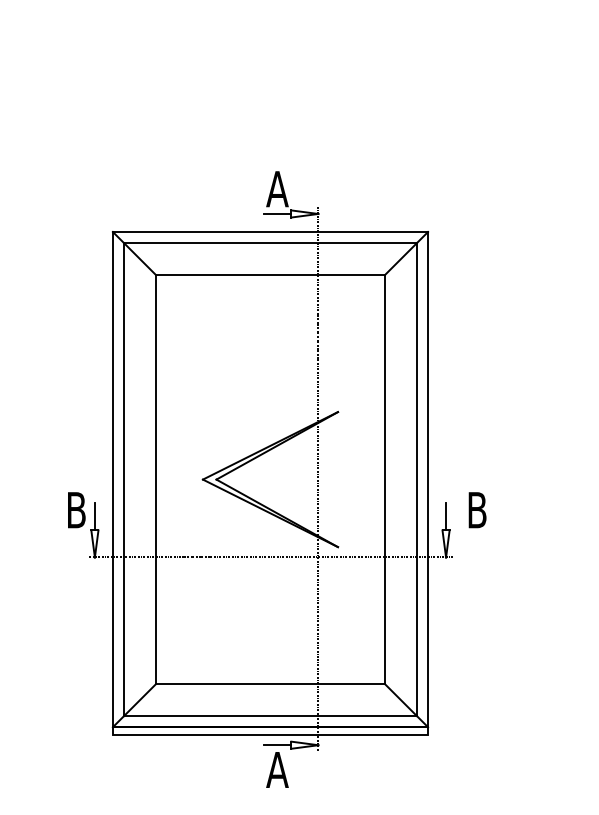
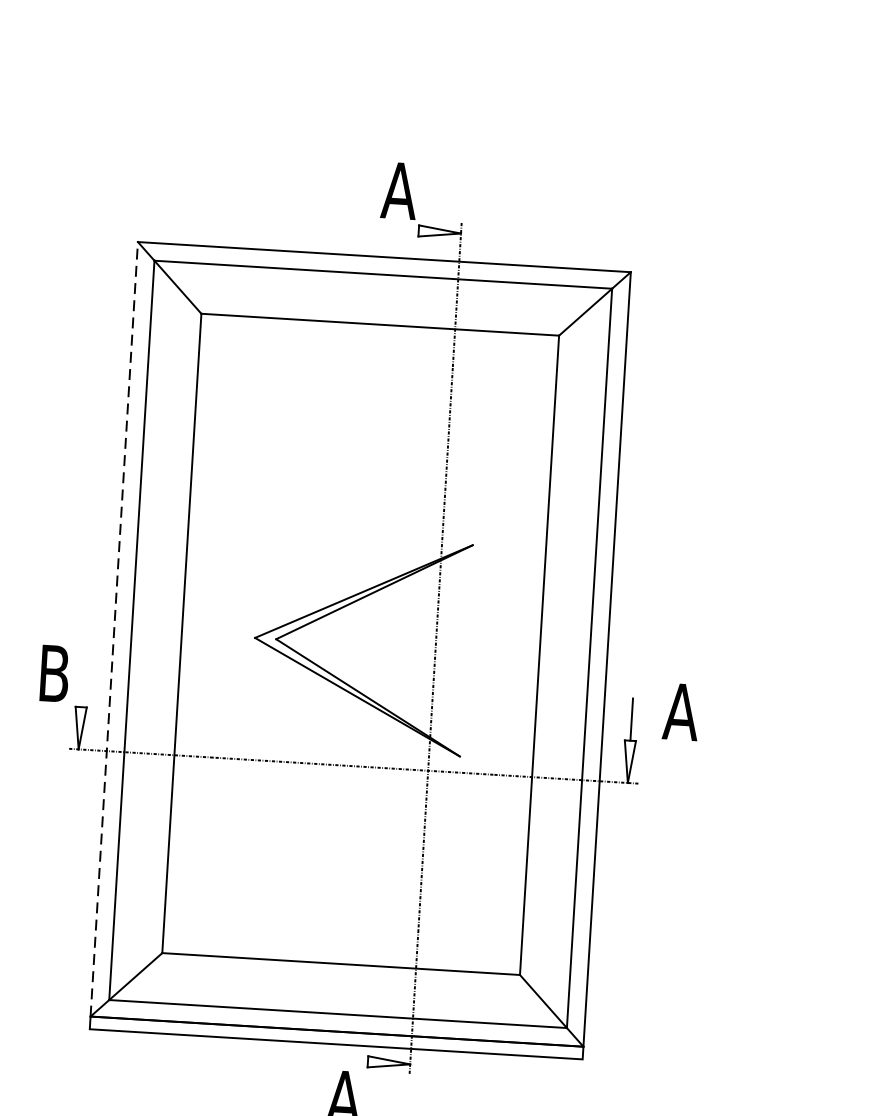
line: (277, 213) -> (397, 228), removed
line: (112, 479) -> (113, 629), solid -> dashed
text: (477, 510) -> (681, 712), B -> A
line: (94, 516) -> (81, 685), removed
line: (277, 745) -> (346, 1060), removed

